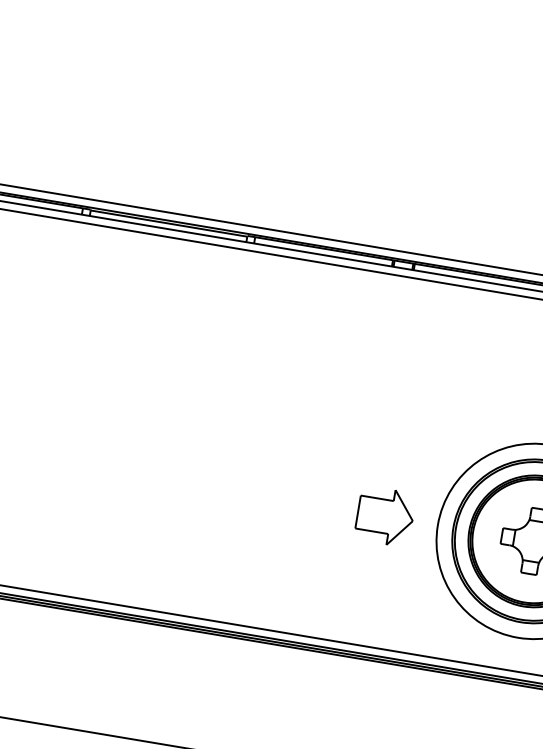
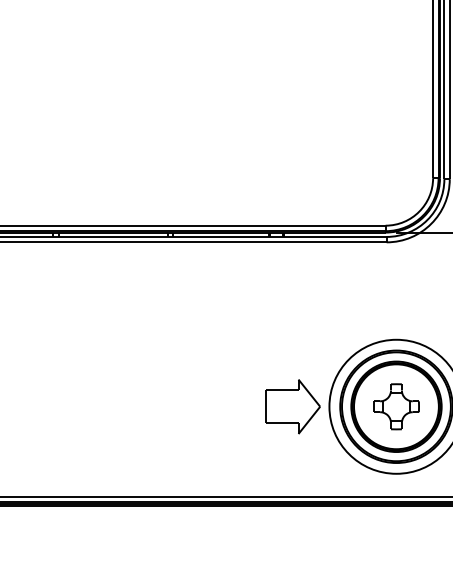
part: (384, 515) -> (292, 406), size x1.43

